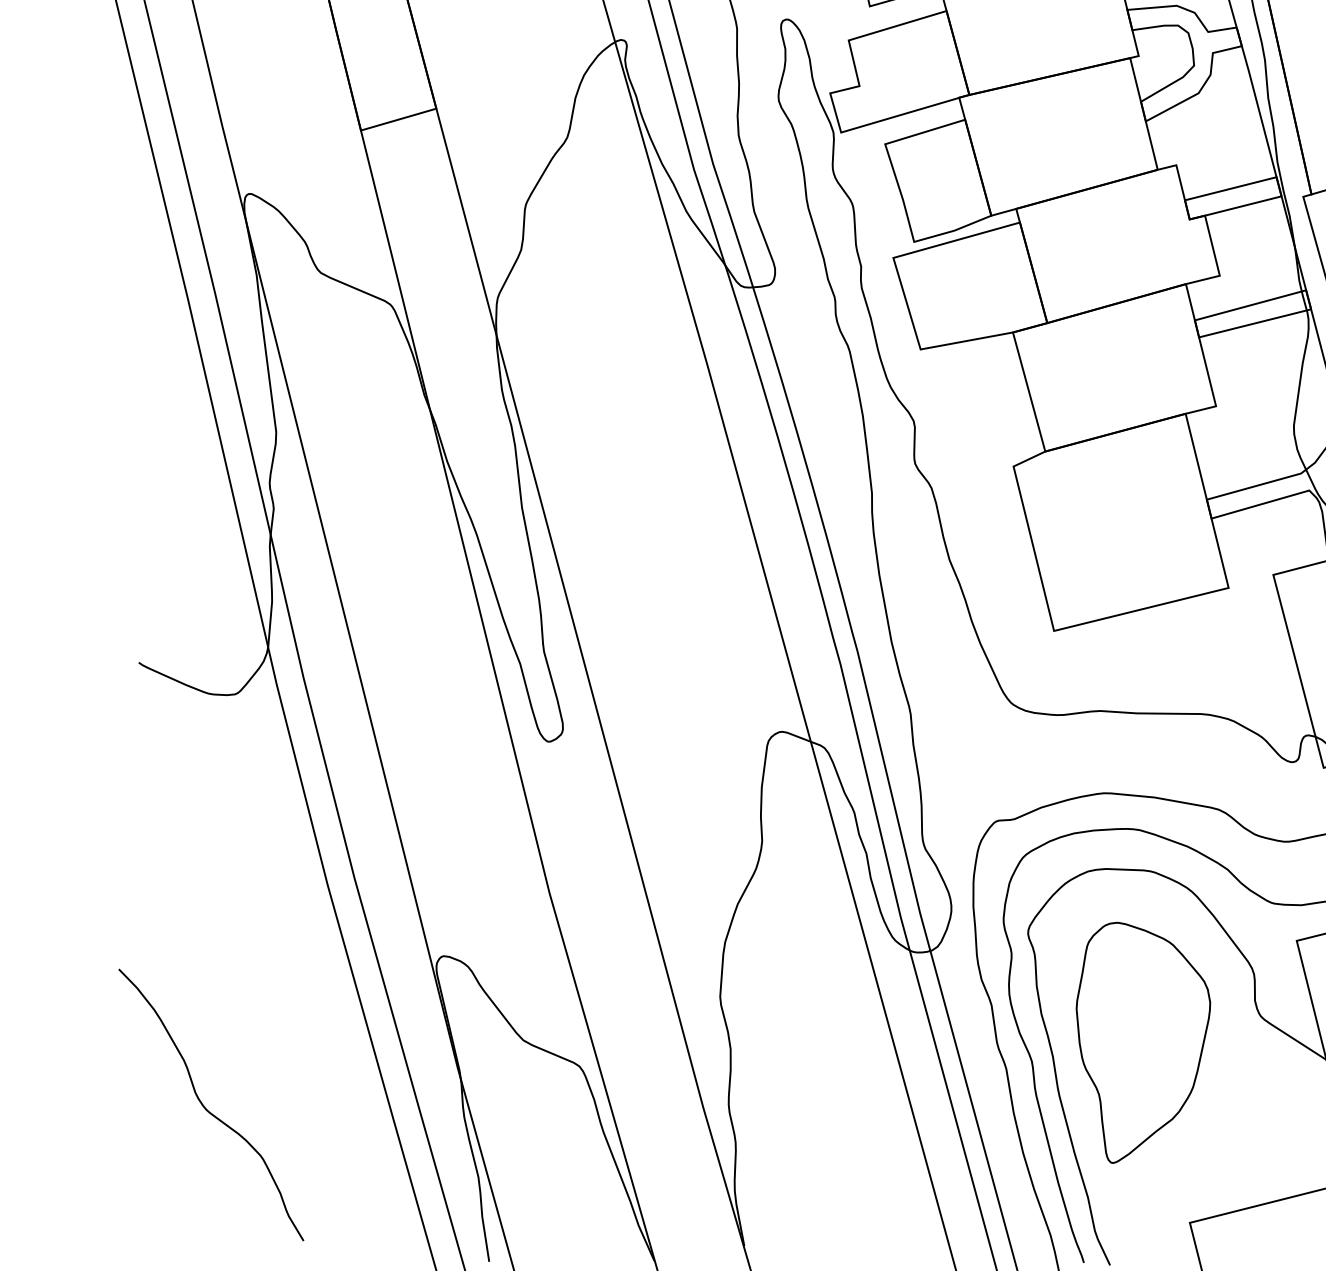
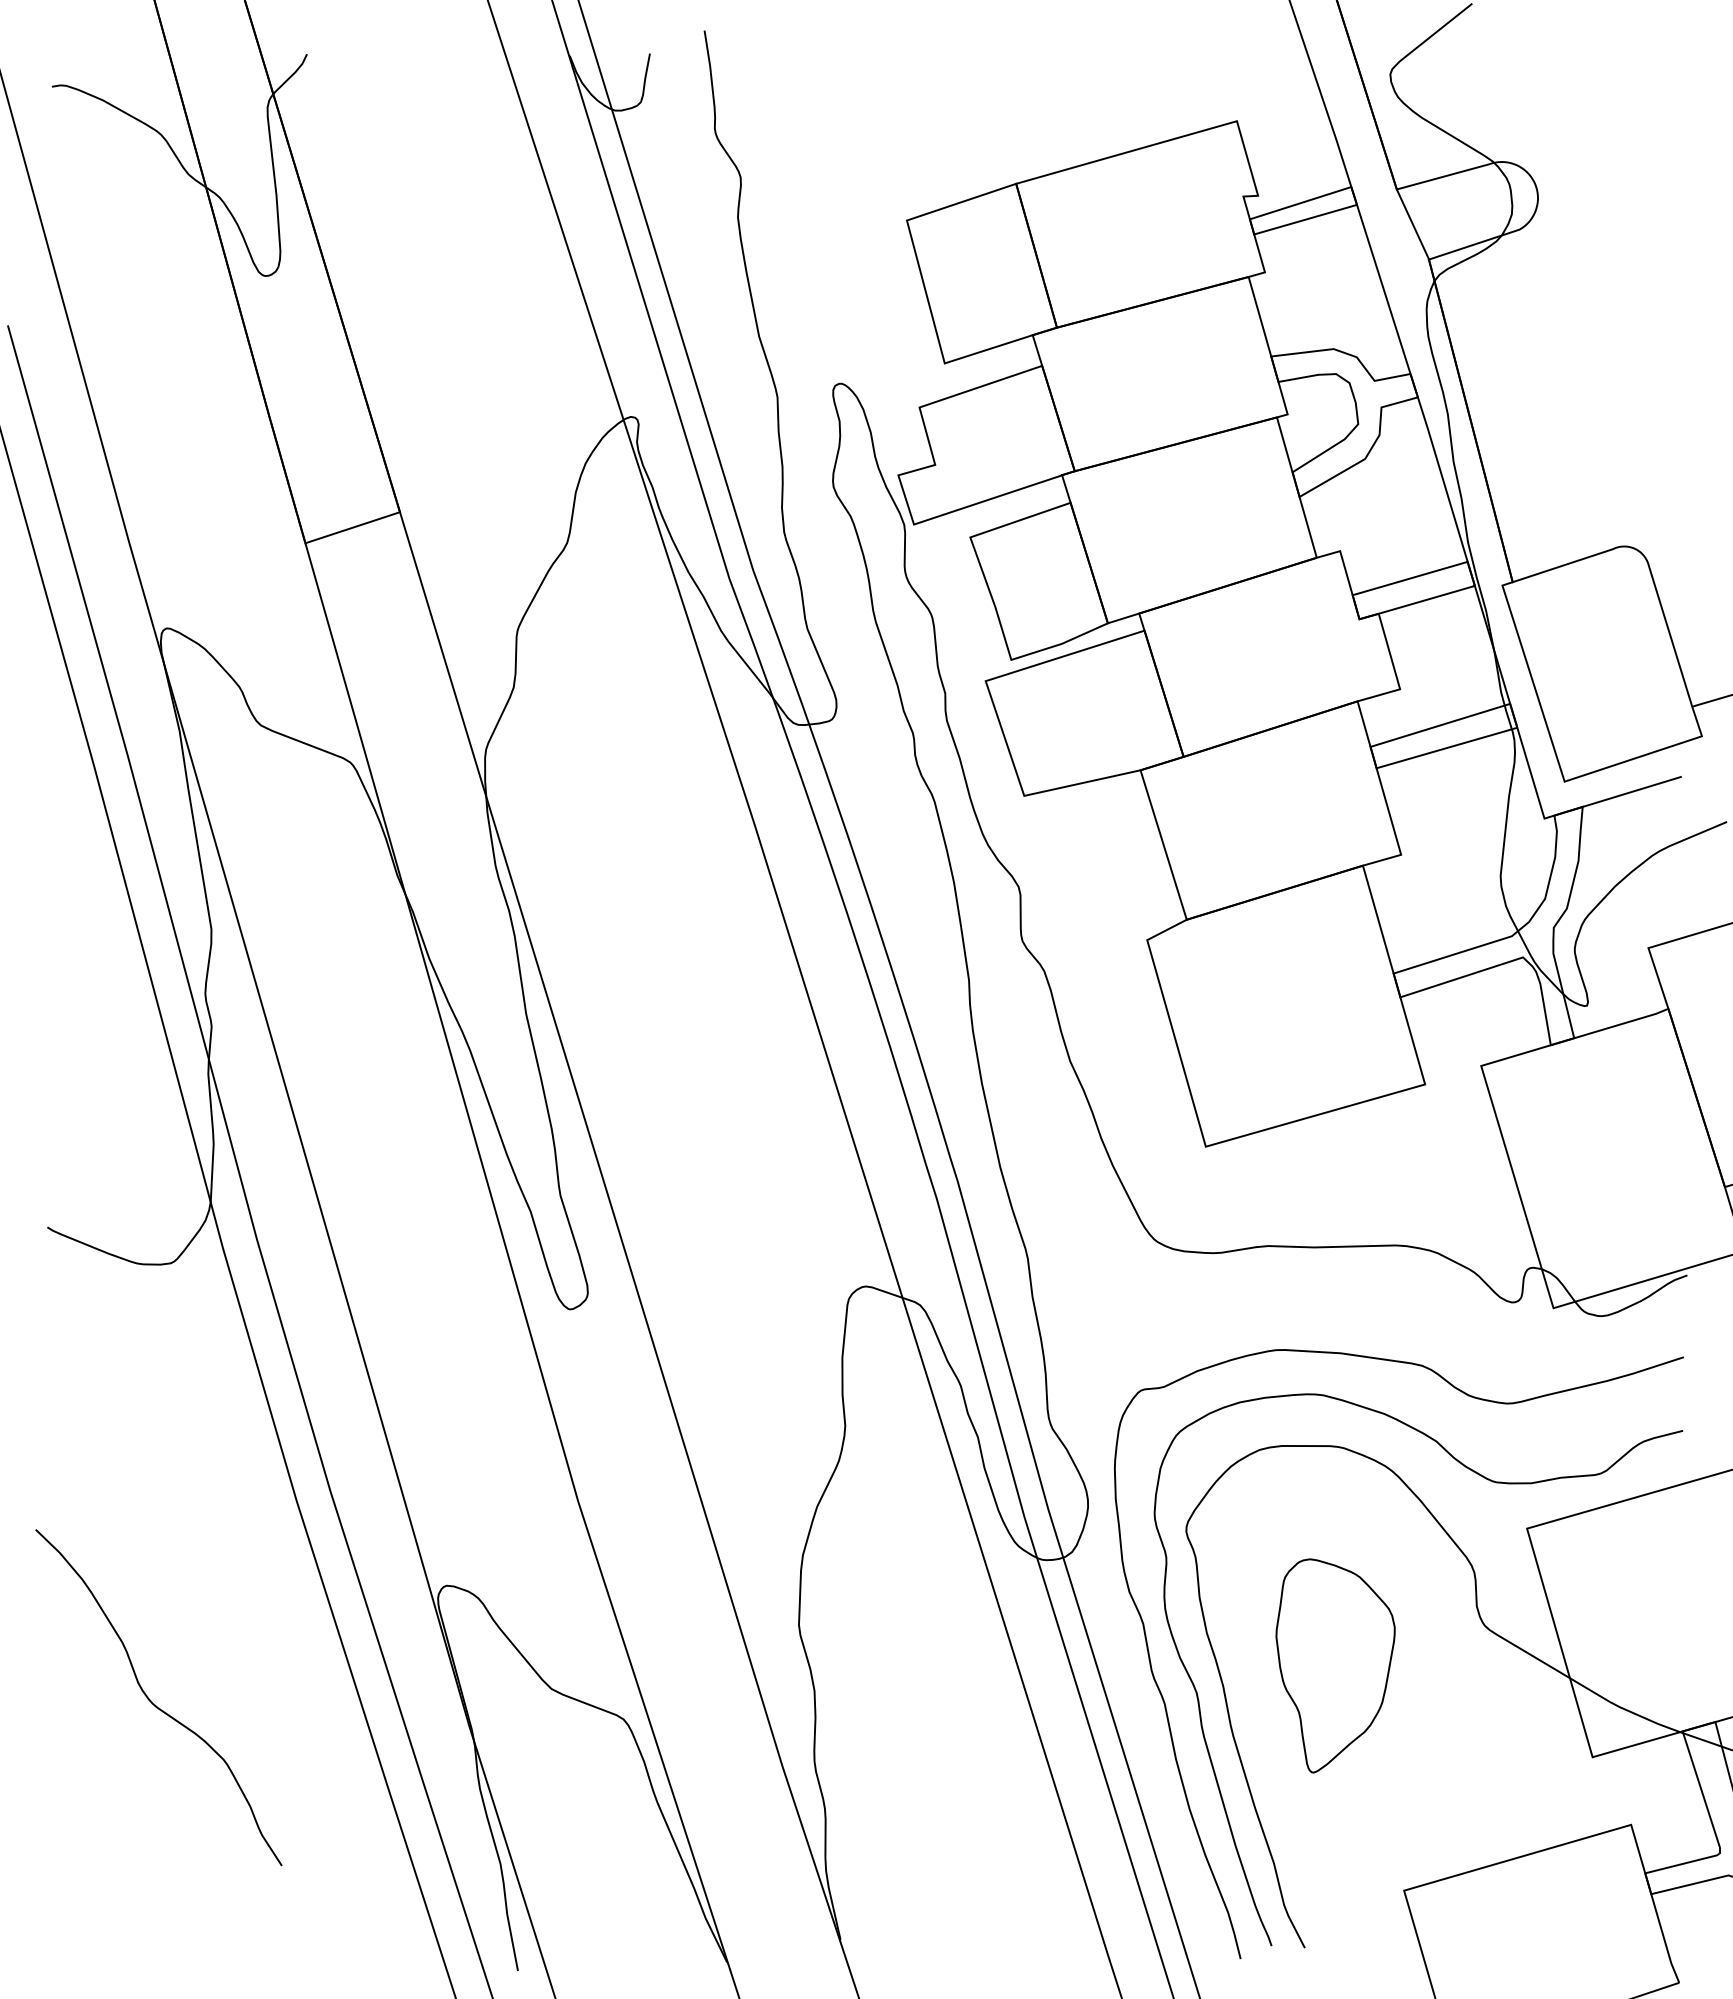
part: (1142, 1043) -> (1335, 1665), size x0.7
curve: (206, 1107) -> (152, 1701), moved

